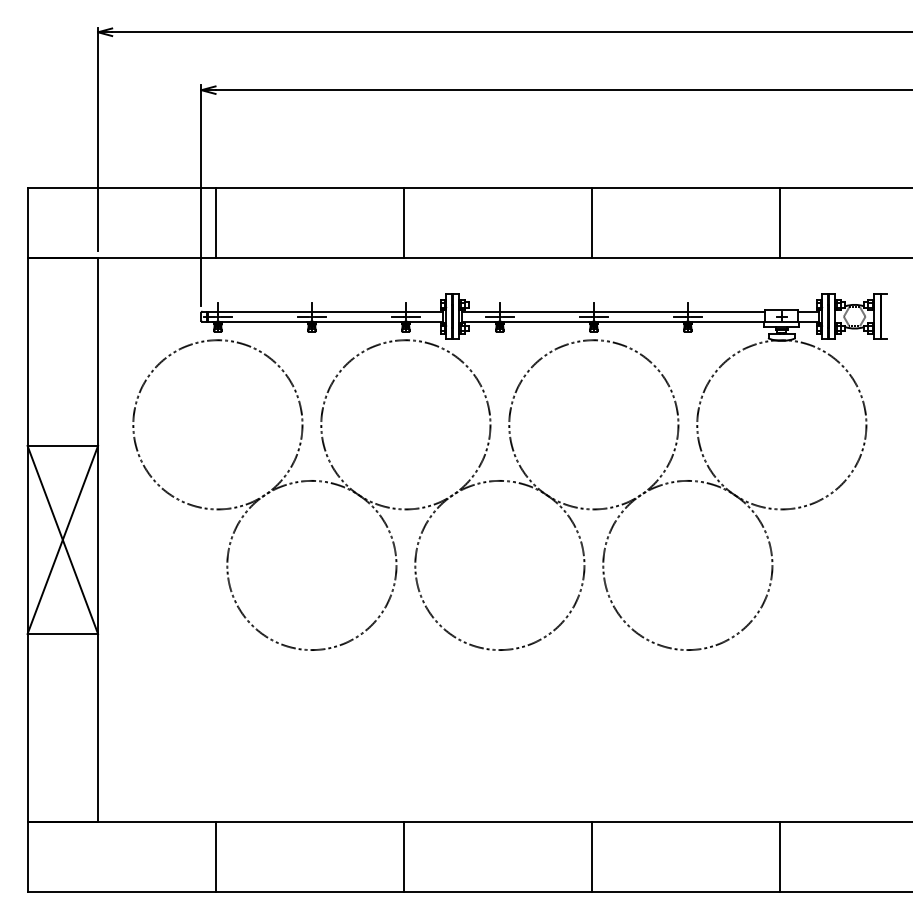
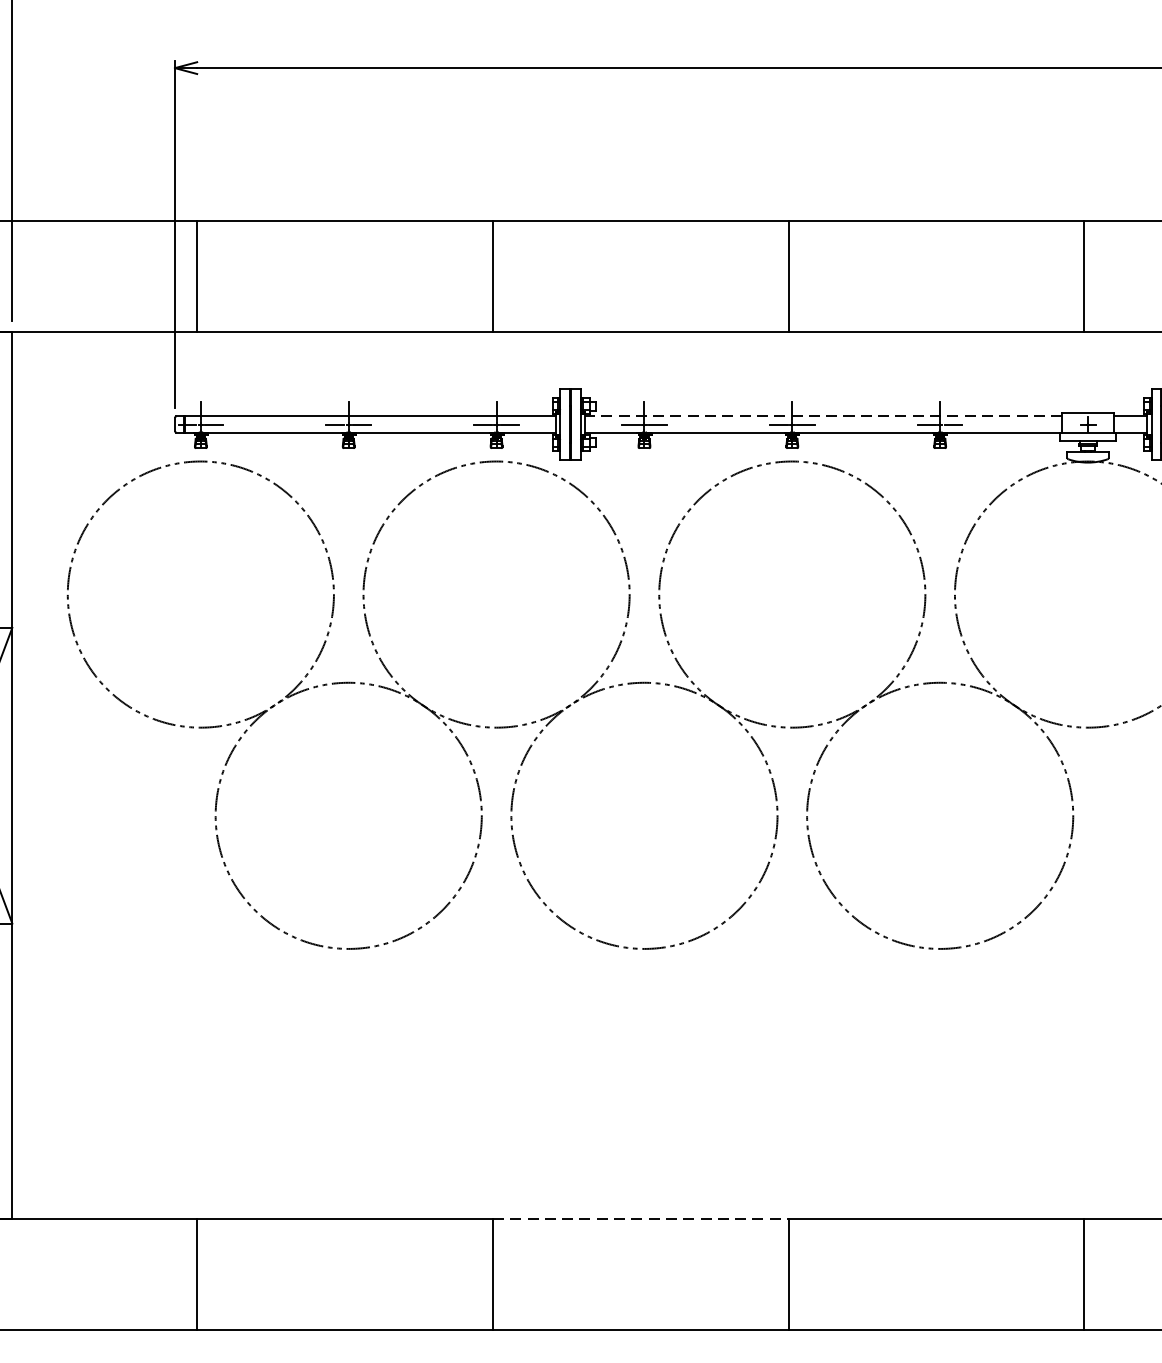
line: (613, 311) -> (823, 416), solid -> dashed
line: (497, 821) -> (640, 1218), solid -> dashed

